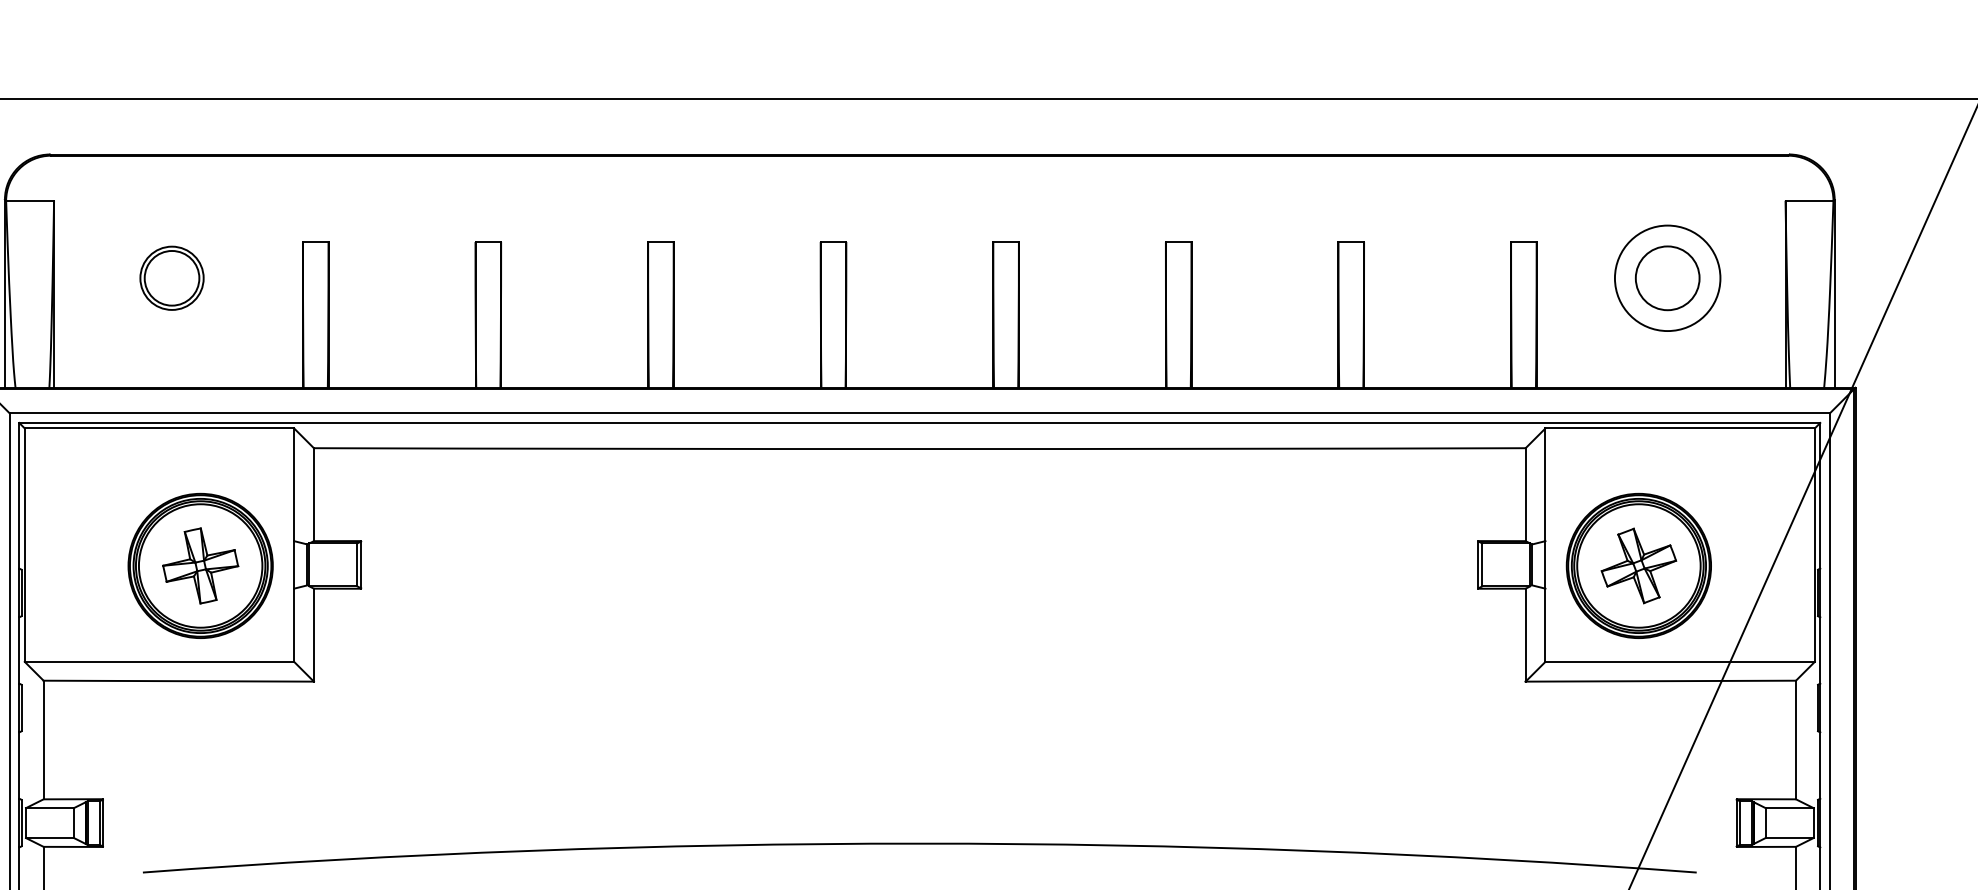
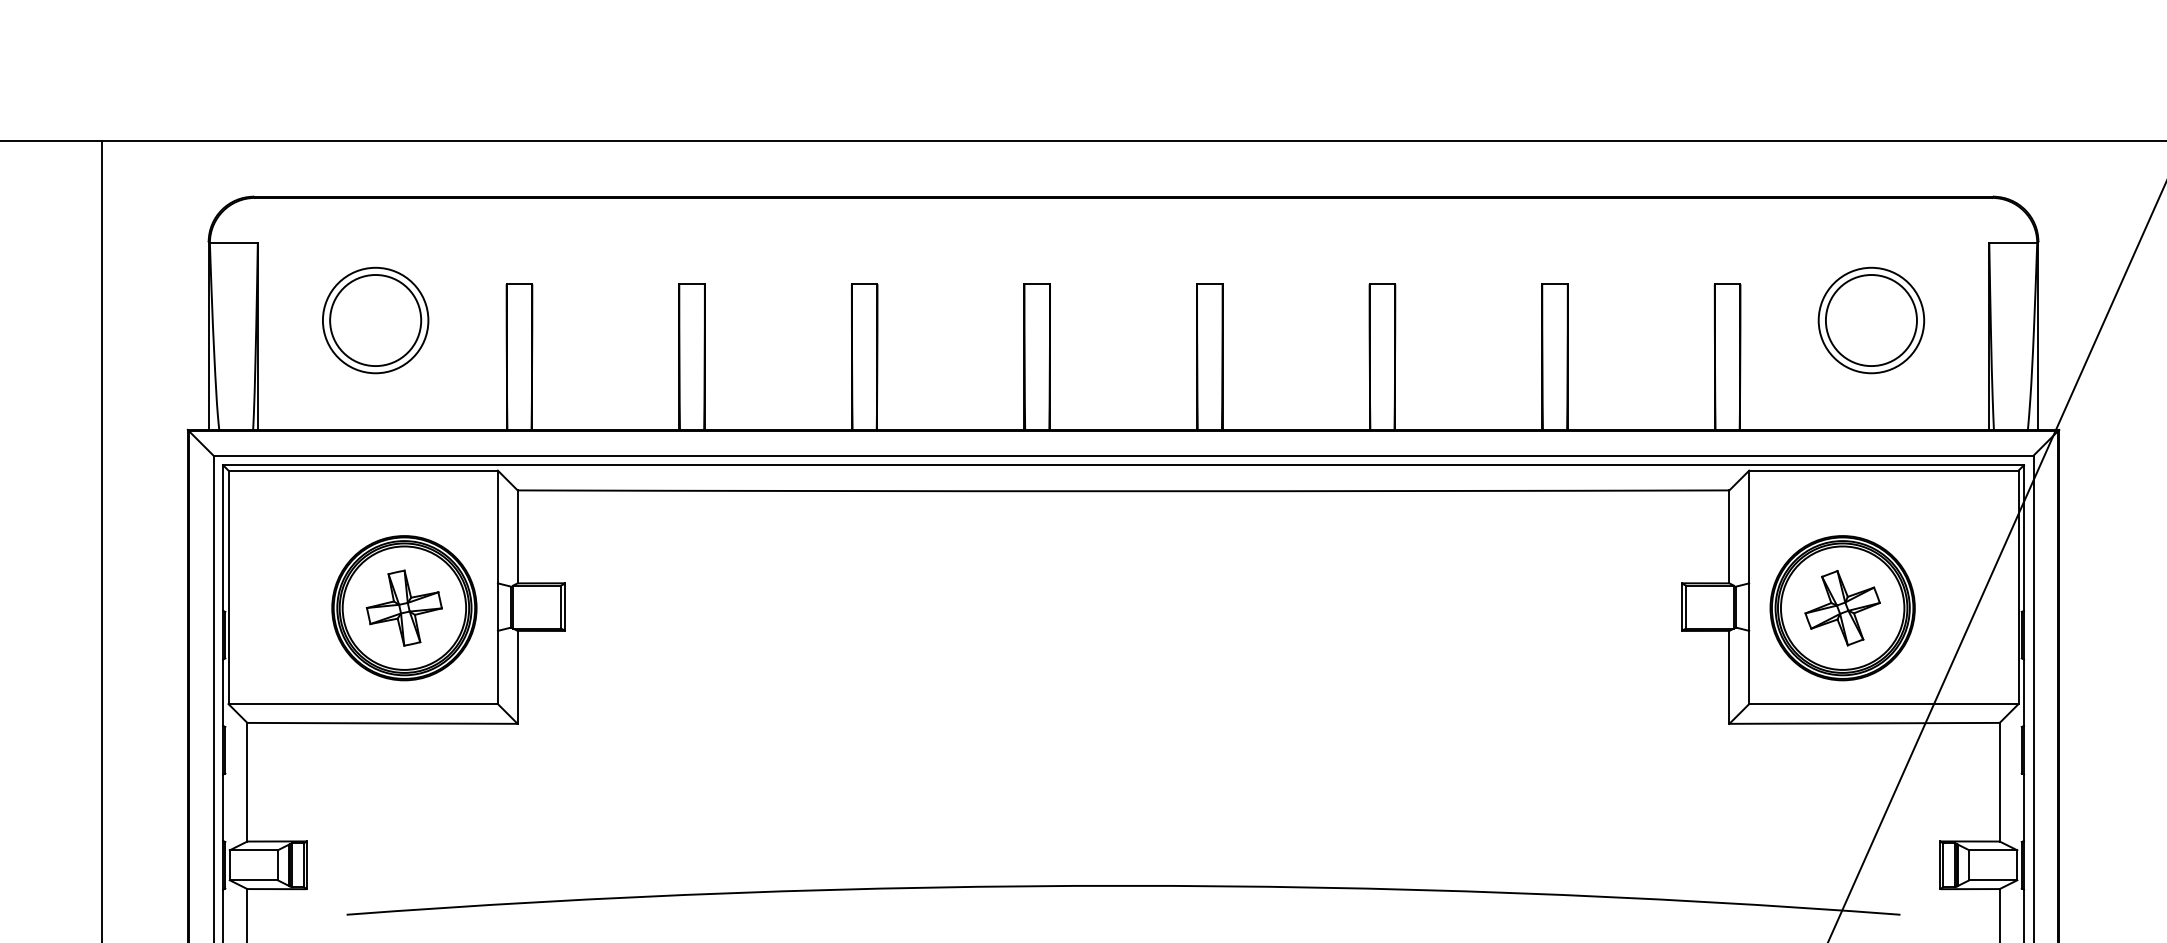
part: (171, 278) -> (375, 320), size x1.67
circle: (1666, 278) -> (1870, 320), size x1.43

